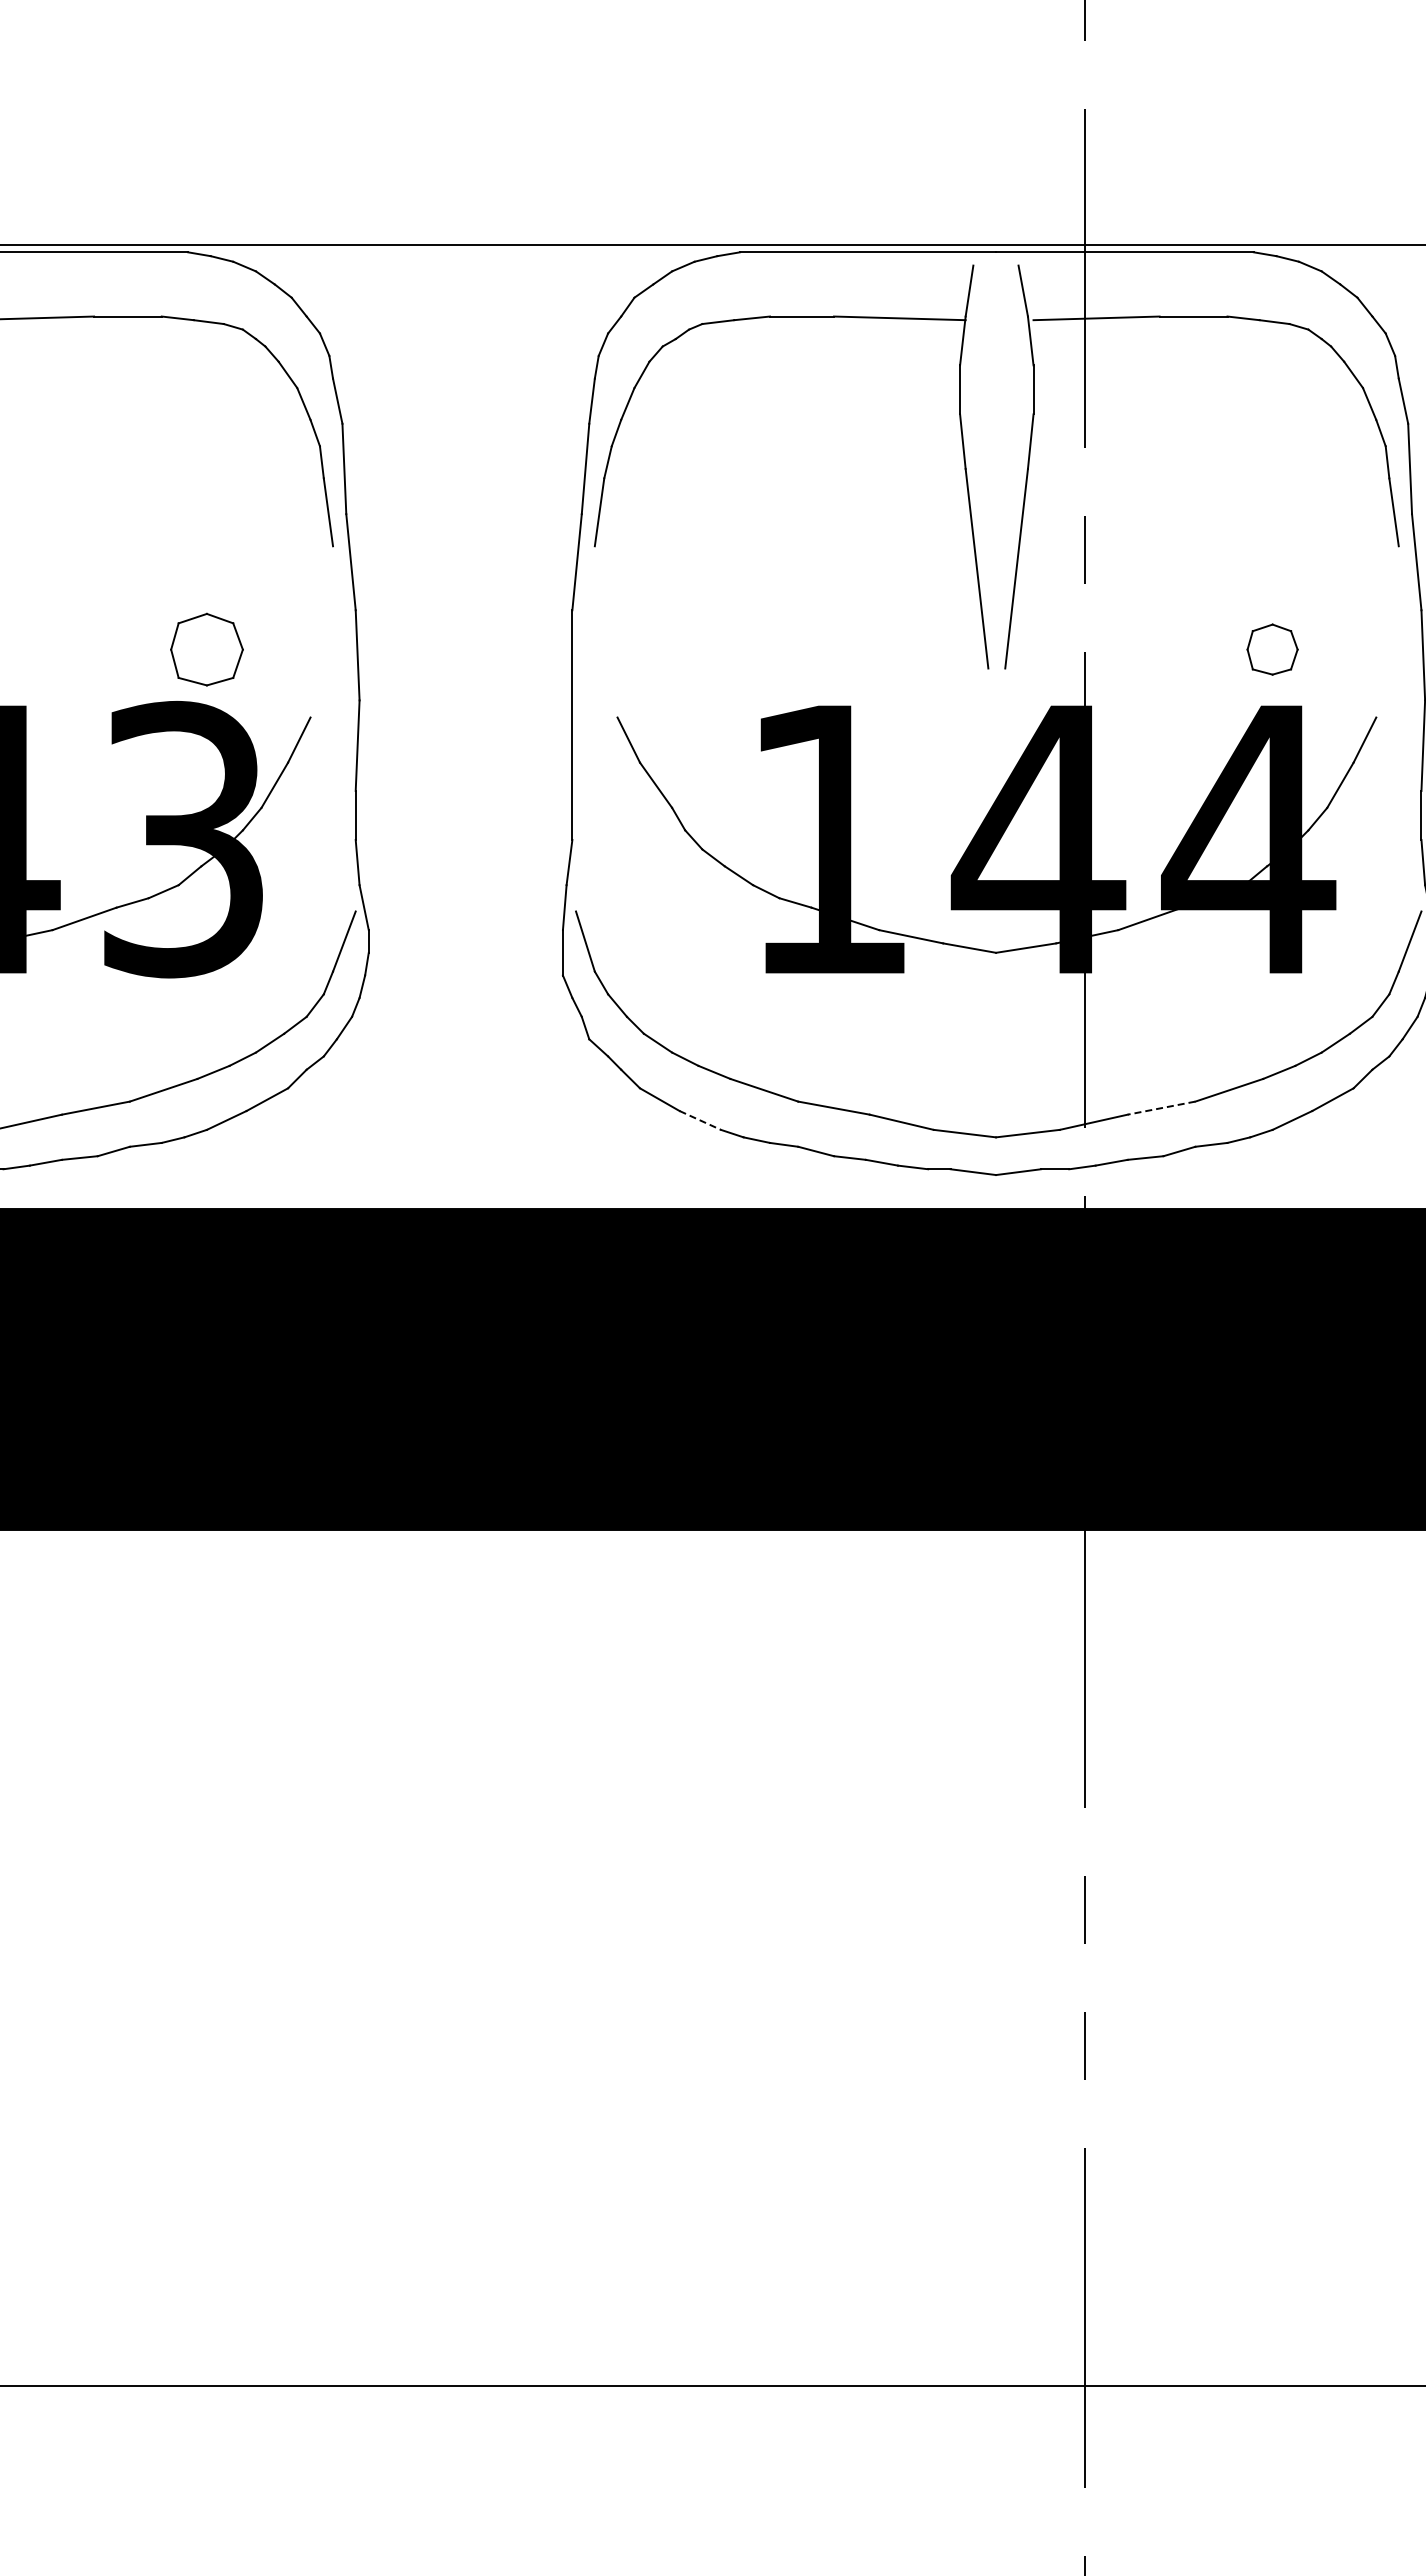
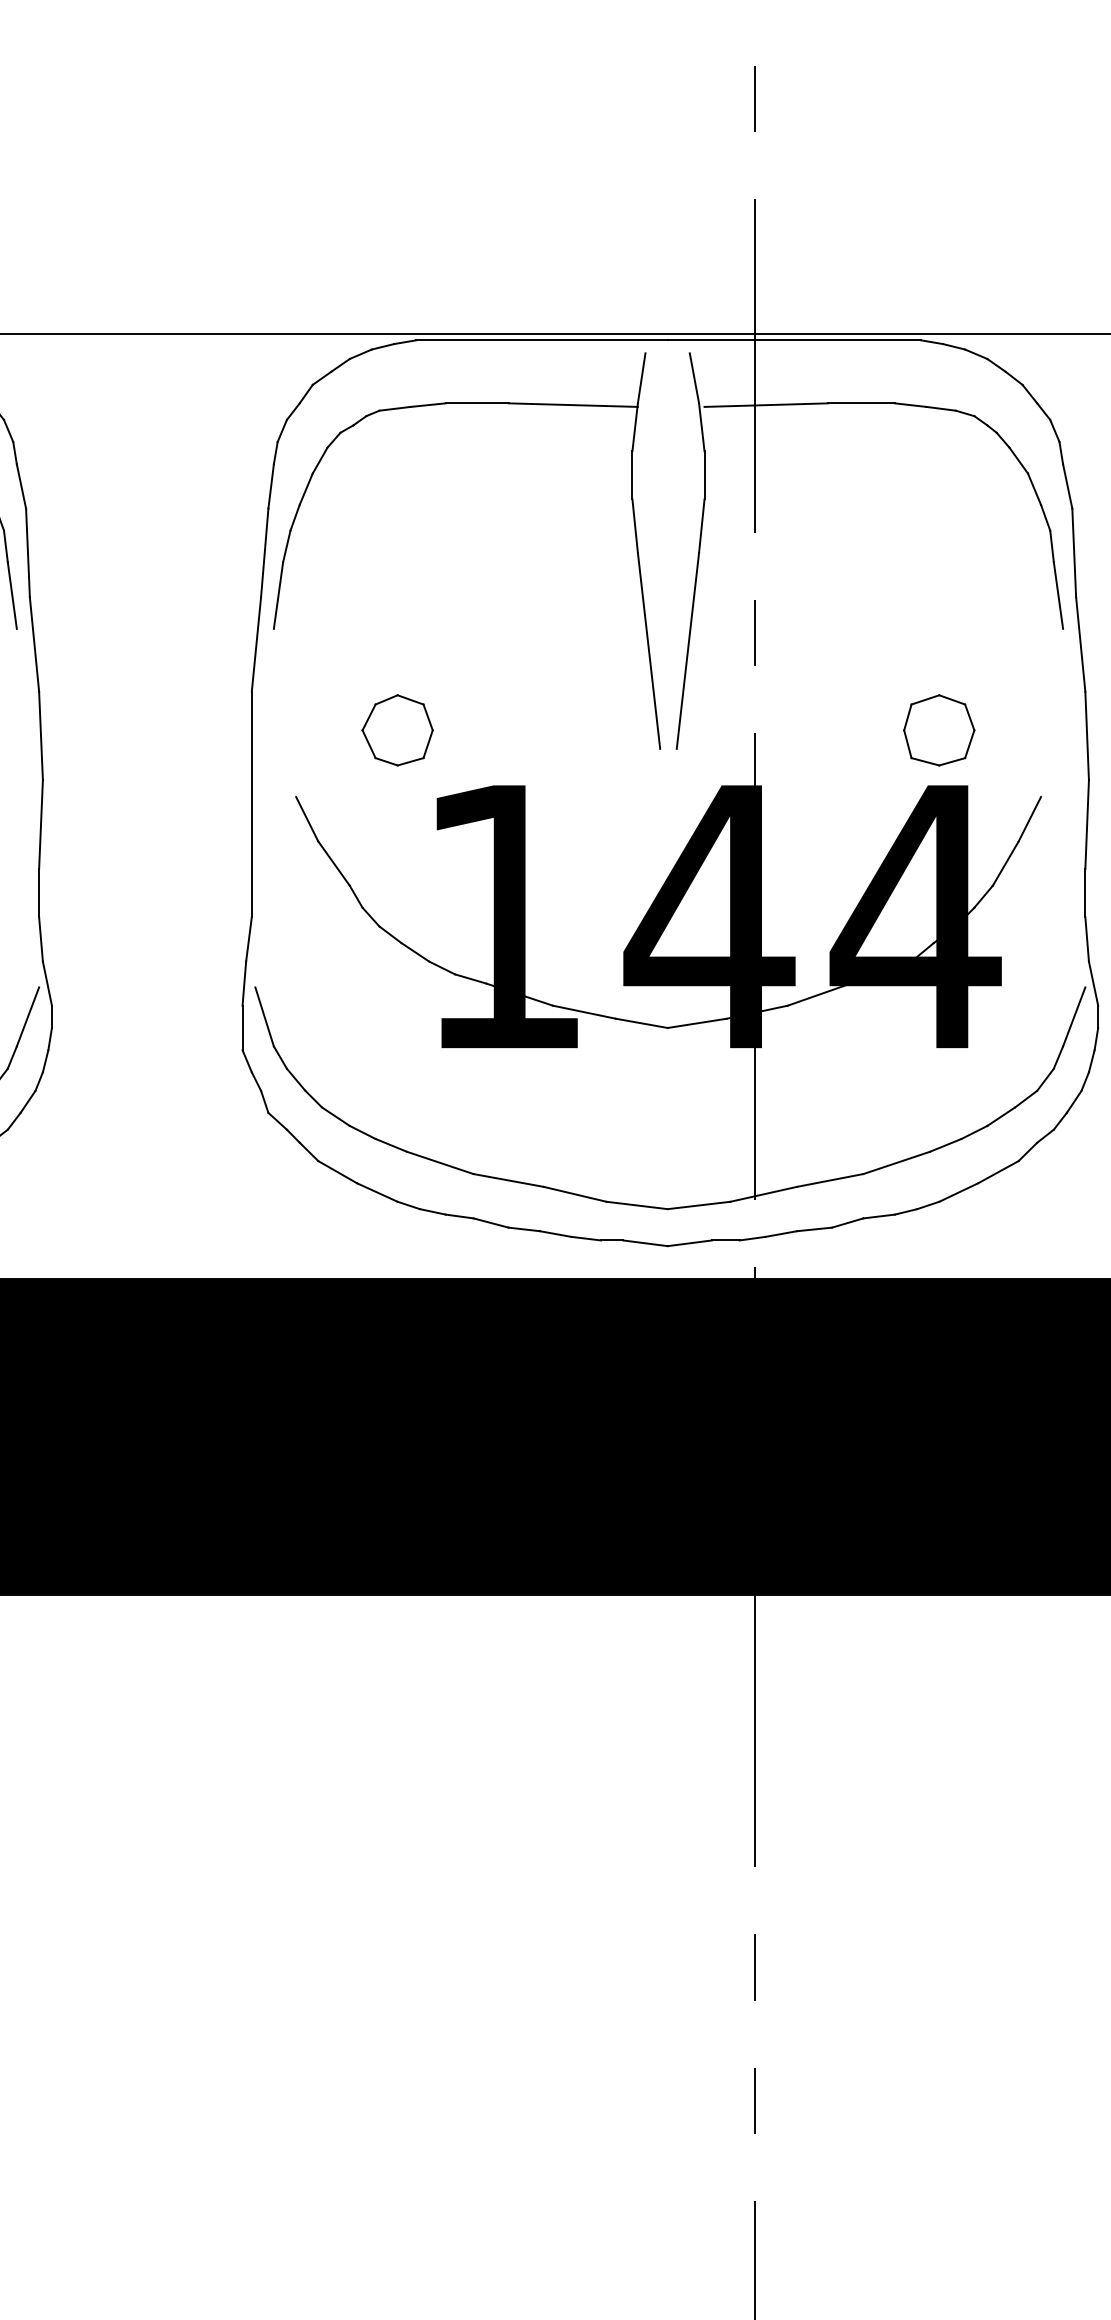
part: (720, 649) -> (397, 730), added
part: (1272, 649) -> (939, 730), size x1.43
line: (1161, 1108) -> (830, 1180), dashed -> solid
line: (700, 1120) -> (377, 1192), dashed -> solid

